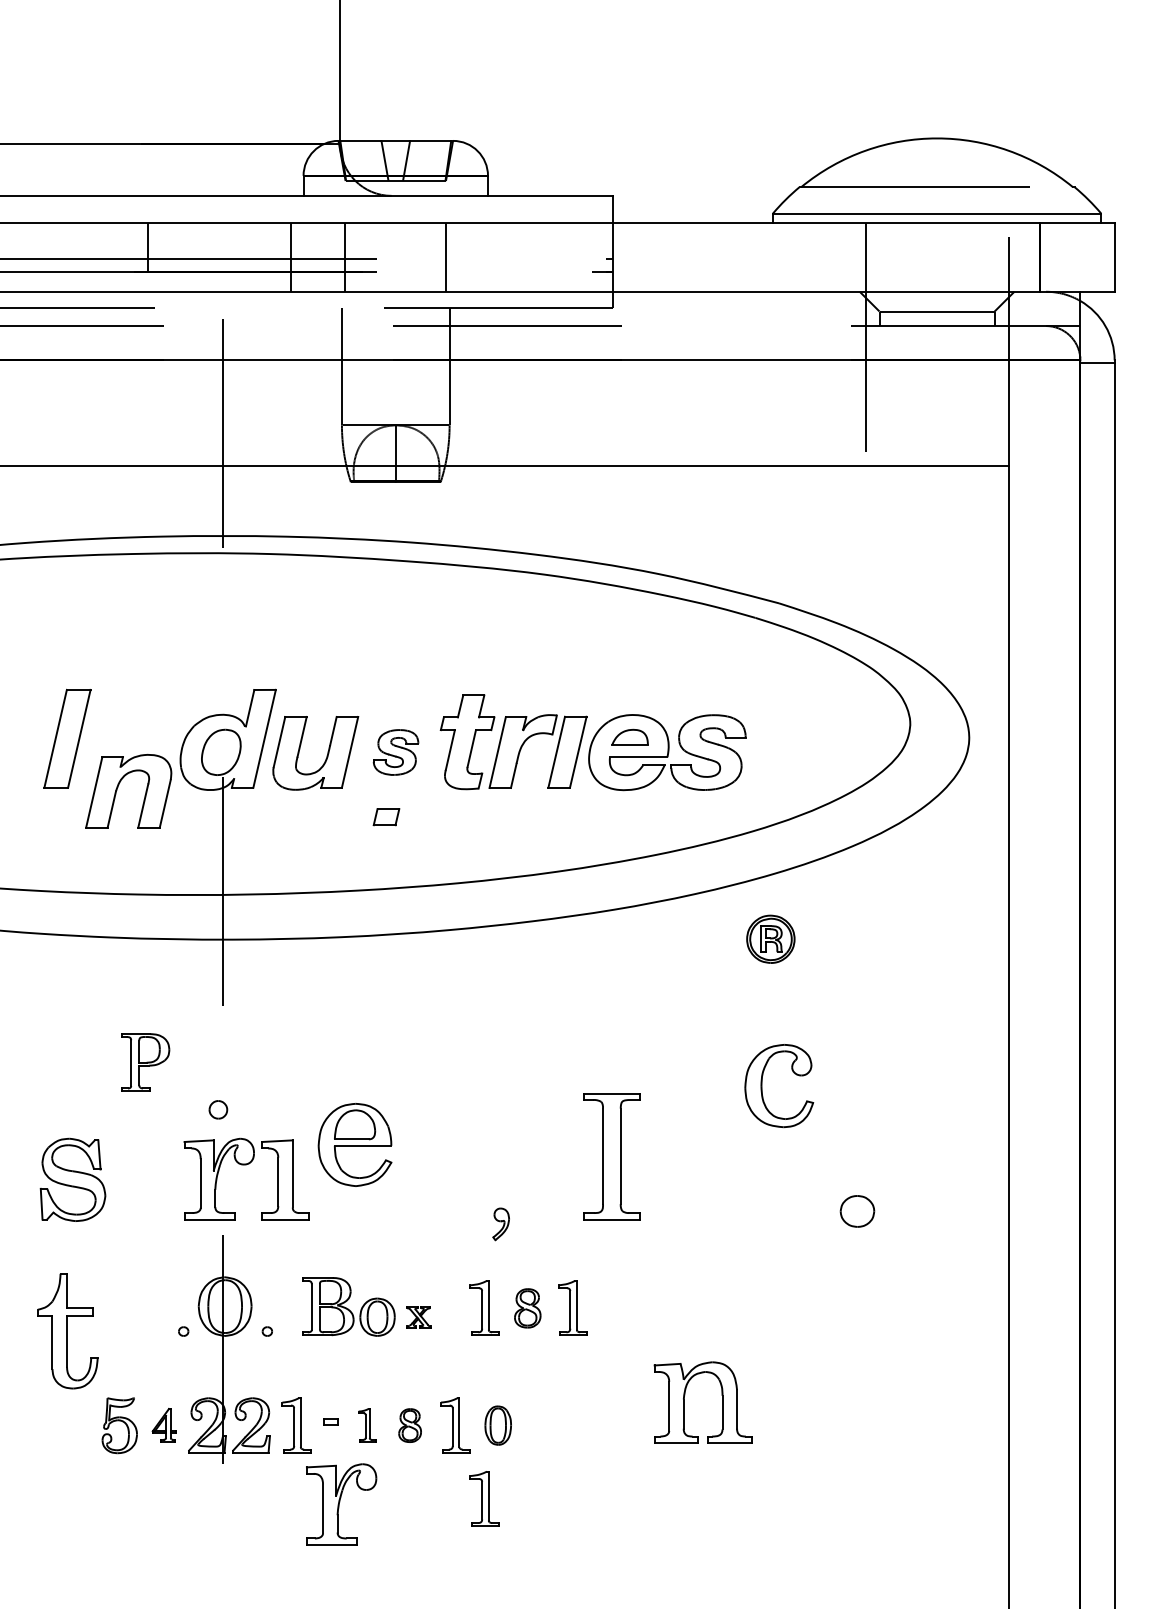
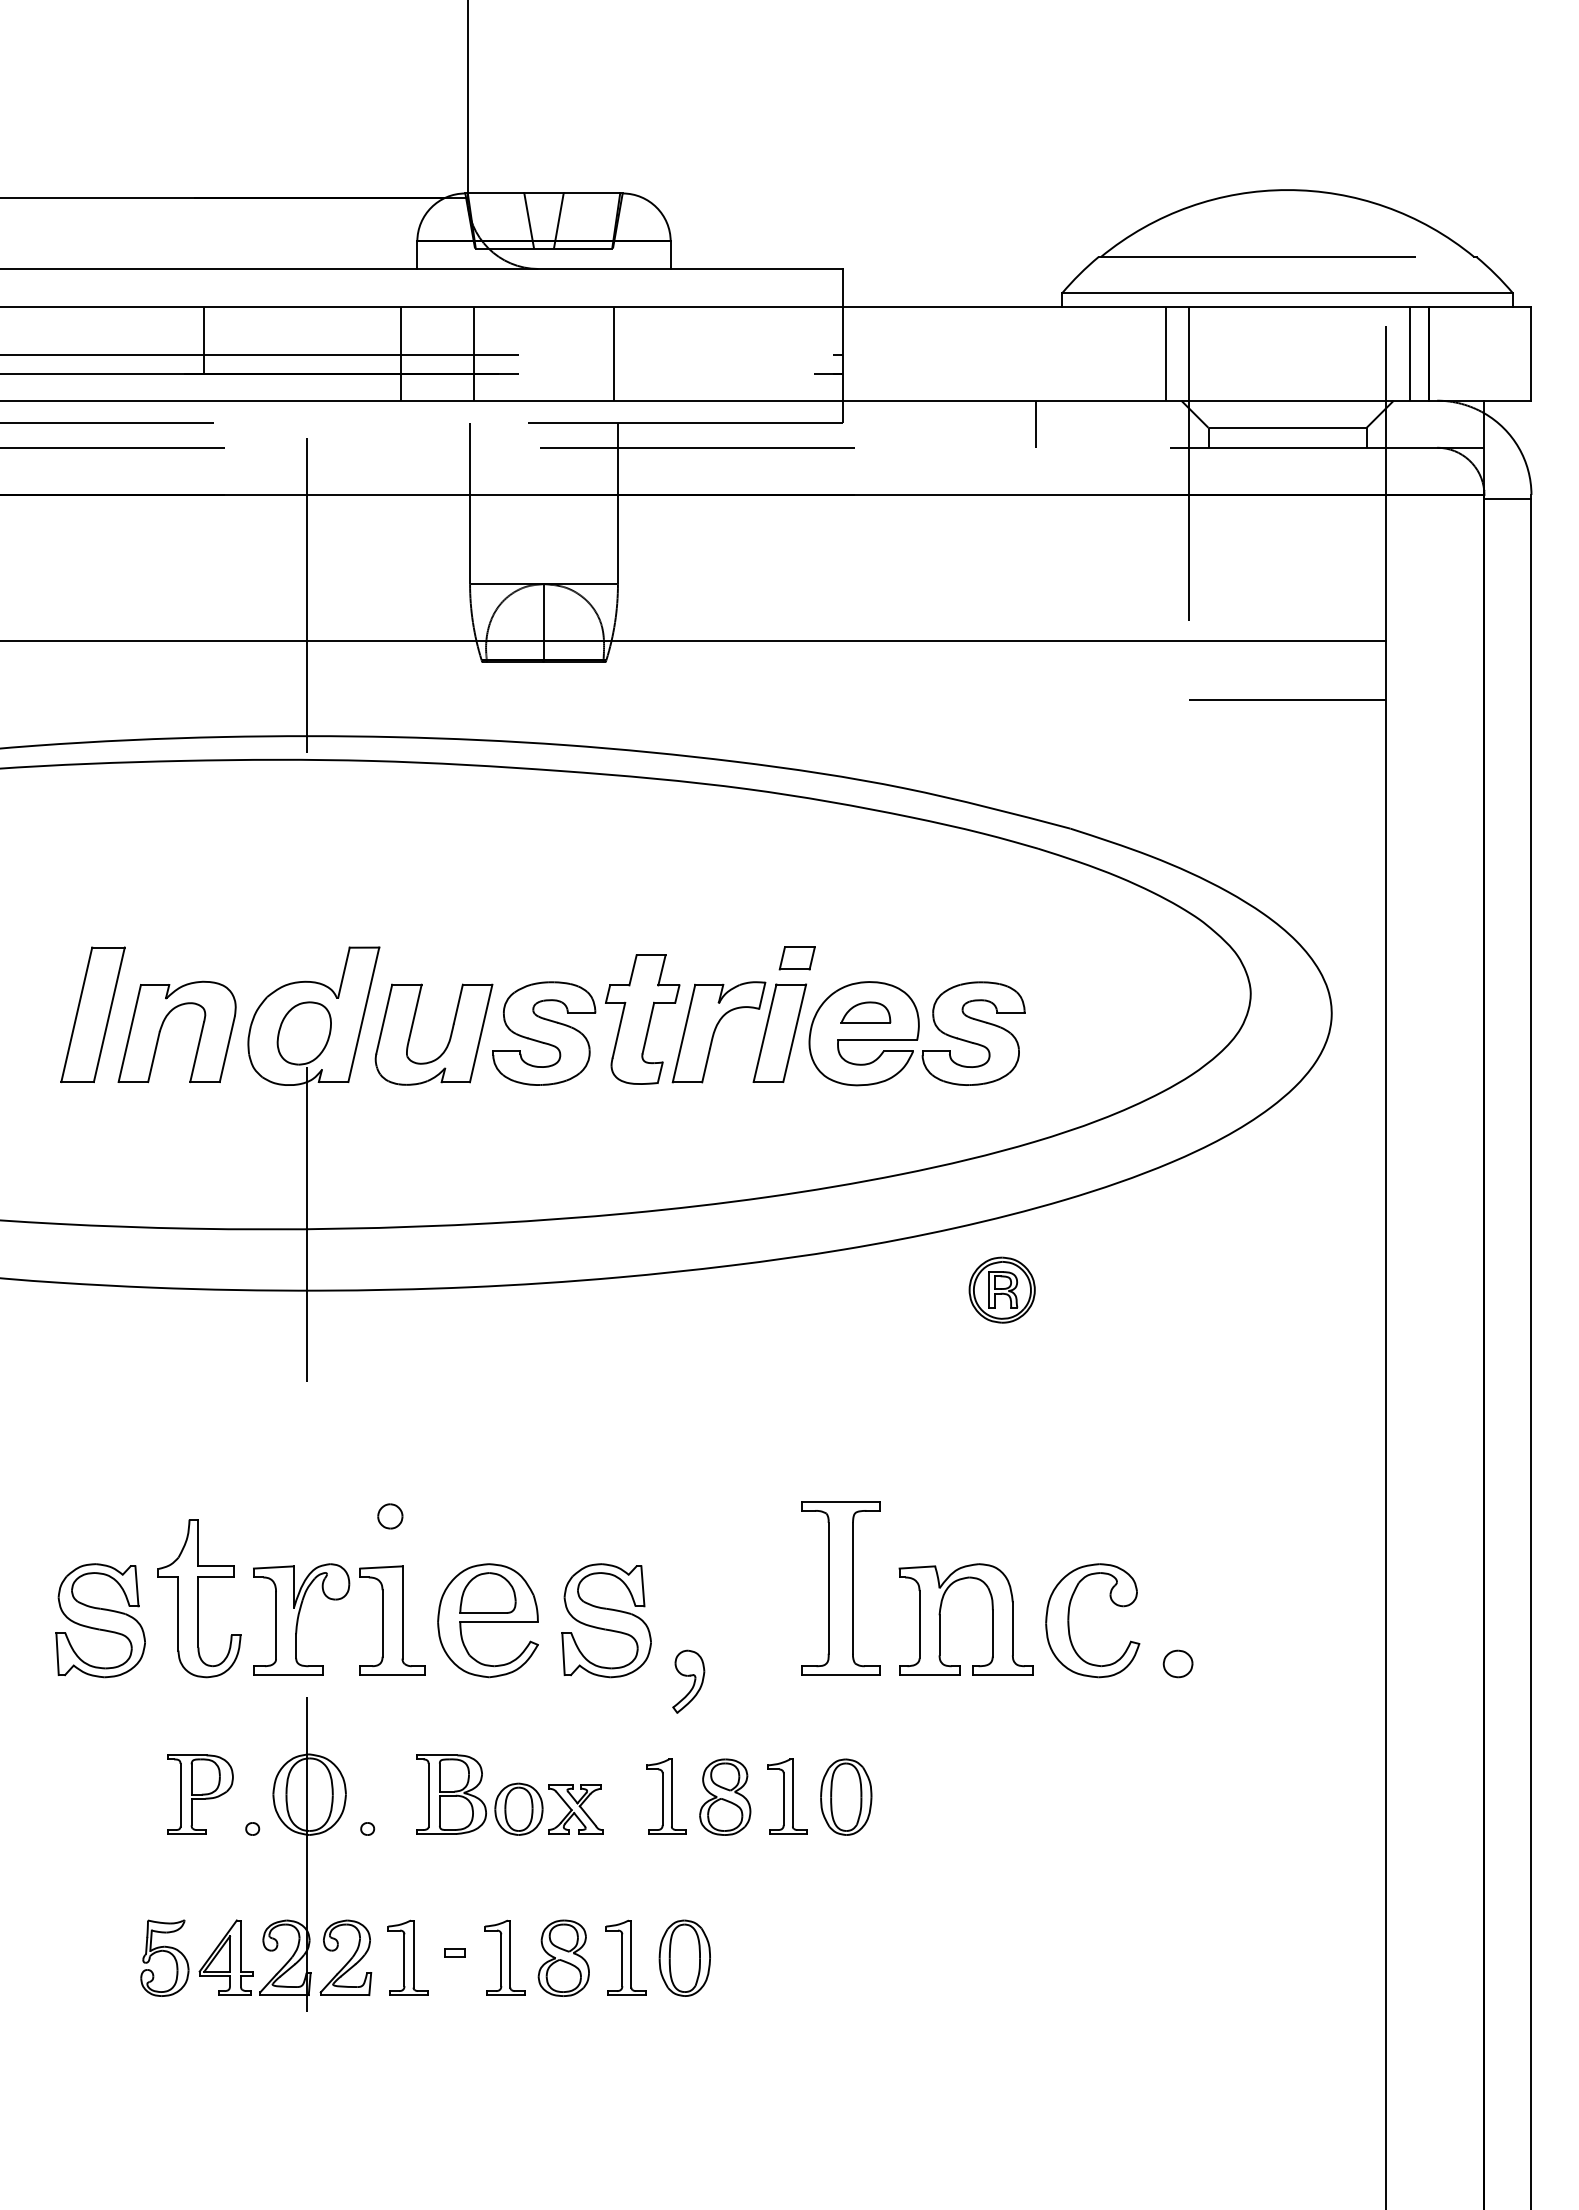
line: (848, 257) -> (1165, 353), added
line: (1025, 257) -> (1409, 353), added
line: (753, 308) -> (1035, 423), added
line: (937, 509) -> (1287, 699), added
part: (396, 752) -> (544, 1033), size x1.67
part: (118, 788) -> (162, 1027), moved
part: (385, 817) -> (796, 958), moved
part: (770, 938) -> (1001, 1289), moved
part: (145, 1062) -> (200, 1794), moved
part: (762, 1085) -> (1069, 1620), moved
part: (218, 1109) -> (390, 1516), moved
part: (354, 1144) -> (487, 1620), moved
part: (441, 1179) -> (606, 1620), added
part: (856, 1211) -> (1177, 1663), size x0.62
part: (500, 1224) -> (688, 1681), size x1.43
part: (527, 1307) -> (725, 1796), size x1.43
part: (615, 1307) -> (846, 1796), added
part: (418, 1317) -> (575, 1809), size x1.67
part: (67, 1331) -> (199, 1598), moved
part: (684, 1402) -> (940, 1619), moved
part: (163, 1425) -> (225, 1957), size x1.67
part: (367, 1425) -> (504, 1957), size x1.67
part: (409, 1425) -> (563, 1957), size x1.67
part: (498, 1425) -> (684, 1957), size x1.43
part: (484, 1498) -> (666, 2058), removed
part: (341, 1504) -> (469, 2066), removed

